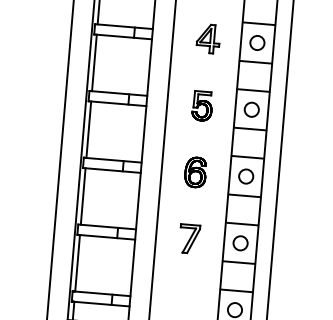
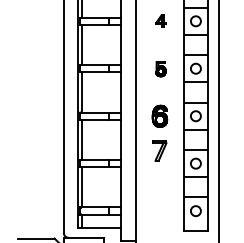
part: (207, 37) -> (160, 20), size x0.6
part: (202, 105) -> (160, 68), size x0.7
part: (189, 238) -> (159, 150), moved

